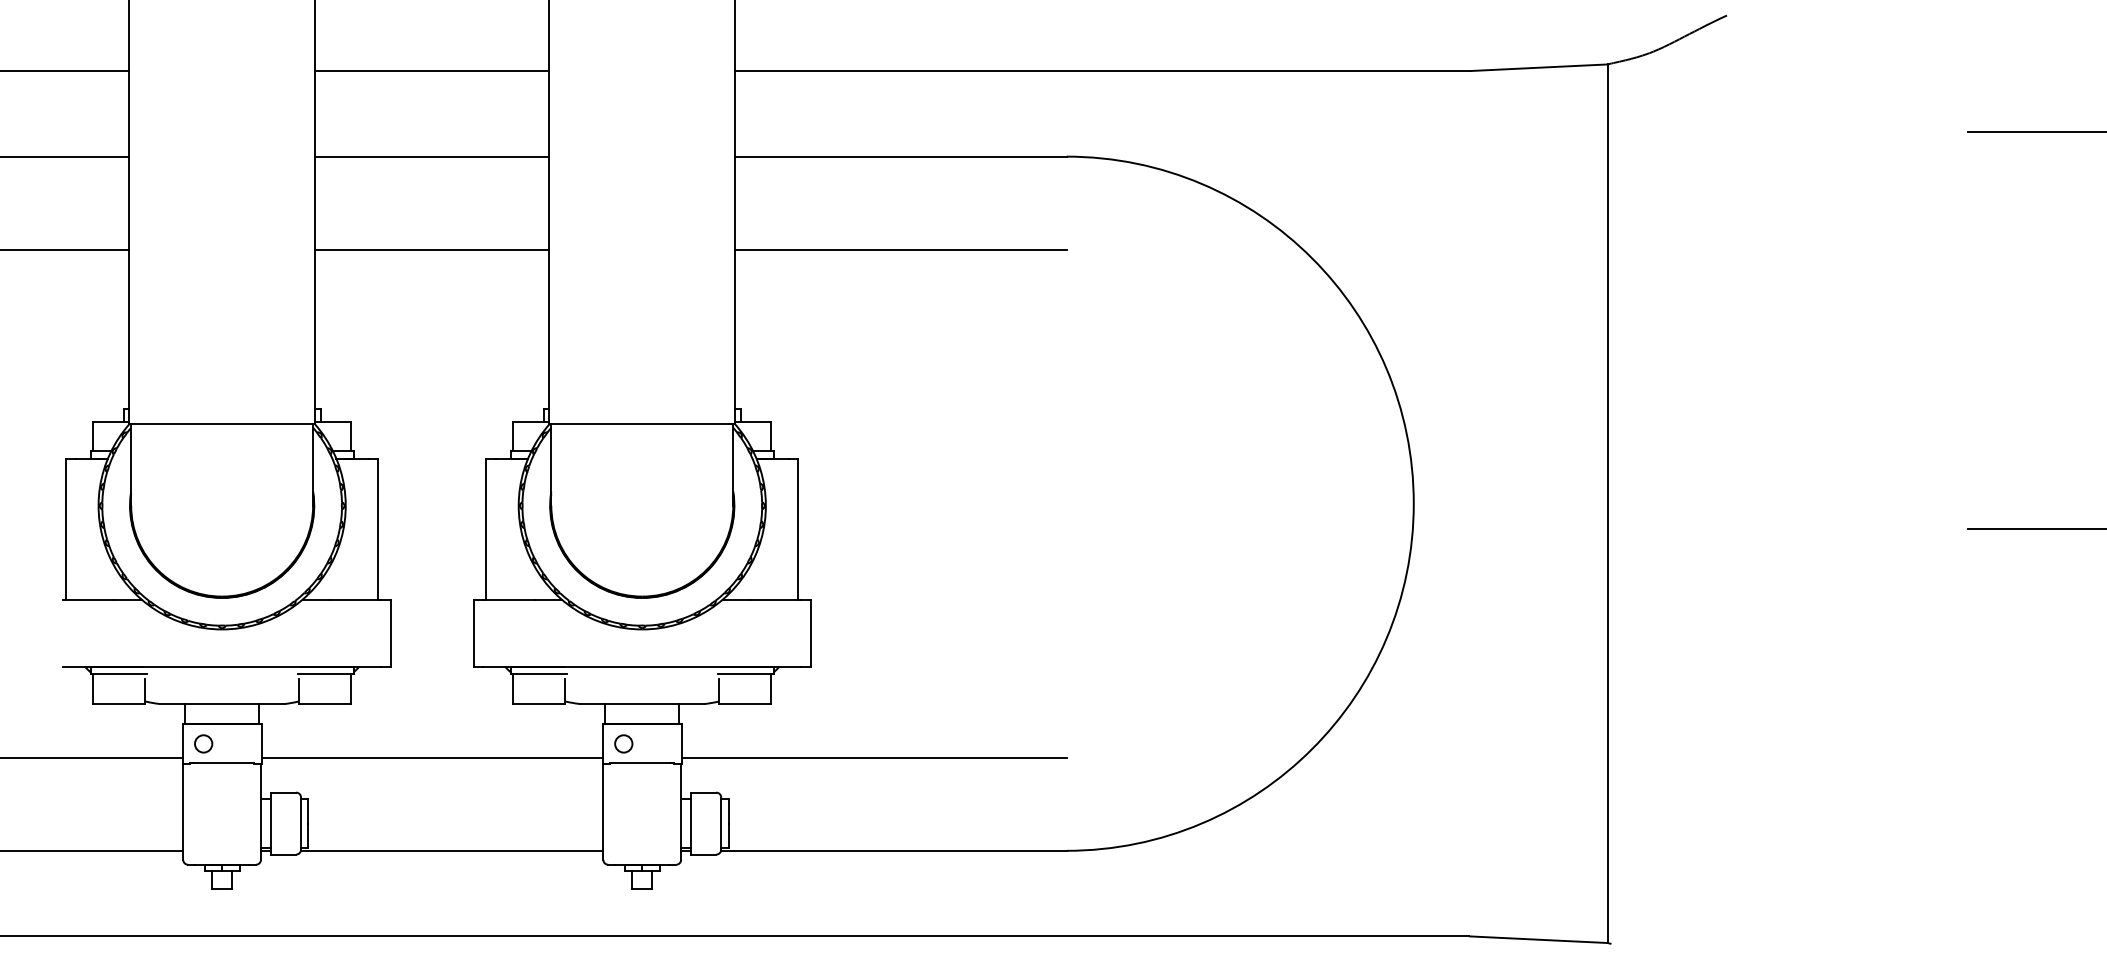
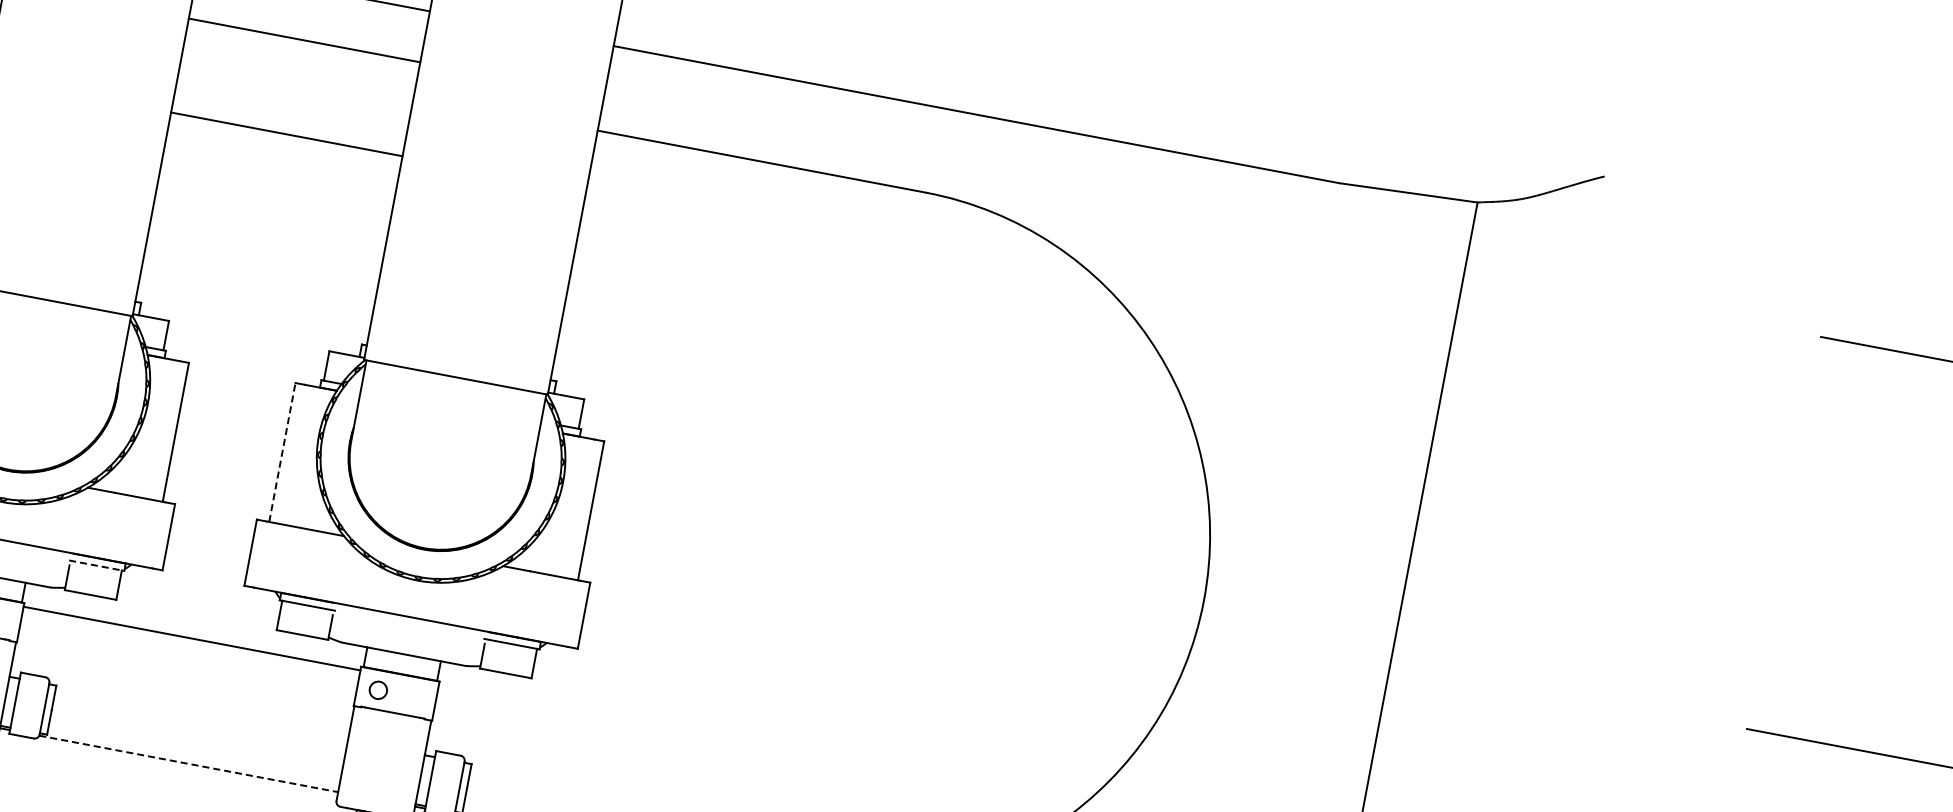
line: (431, 156) -> (304, 40), moved
line: (431, 249) -> (286, 134), moved
line: (900, 249) -> (744, 253), removed
line: (486, 528) -> (282, 451), solid -> dashed
line: (325, 674) -> (96, 566), solid -> dashed
line: (431, 757) -> (191, 638), moved
line: (873, 757) -> (622, 750), removed
line: (452, 850) -> (189, 763), solid -> dashed

